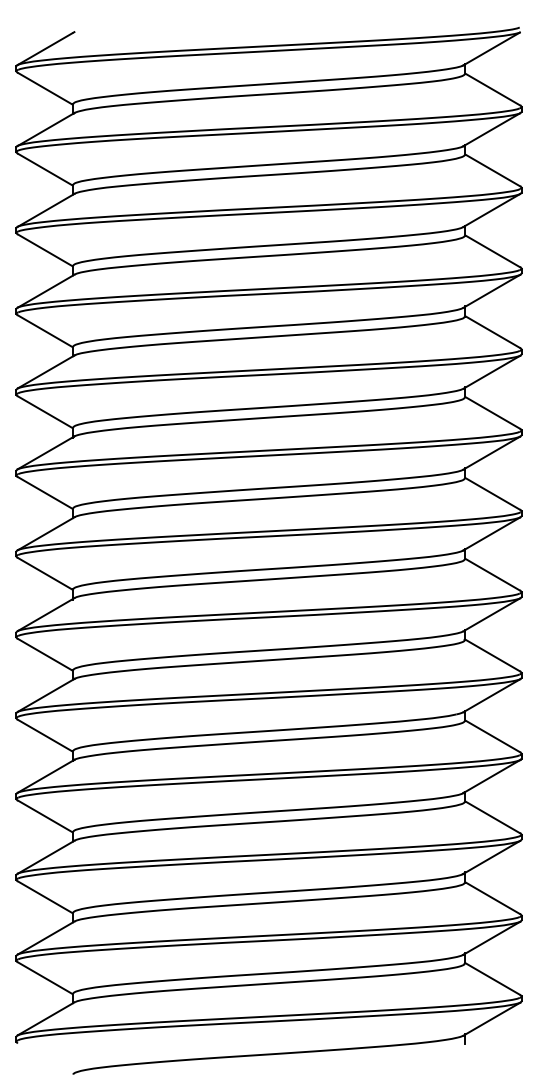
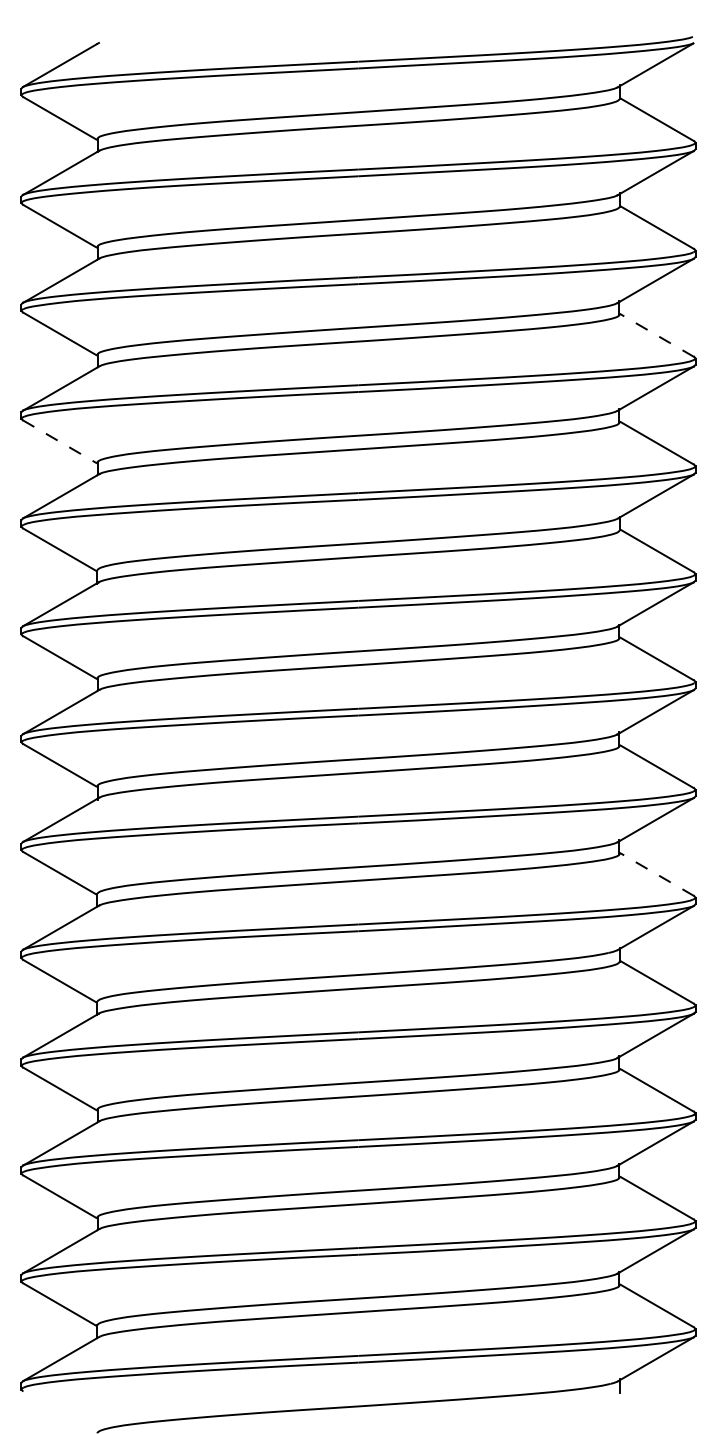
line: (493, 251) -> (657, 335), solid -> dashed
line: (44, 330) -> (59, 441), solid -> dashed
line: (492, 655) -> (656, 874), solid -> dashed

